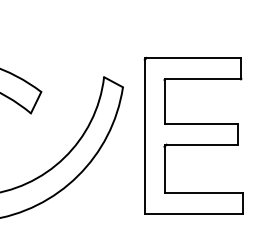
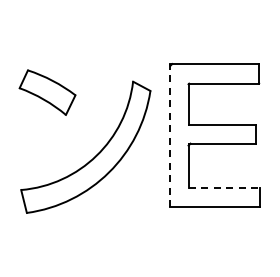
line: (144, 135) -> (170, 135), solid -> dashed
line: (203, 192) -> (224, 187), solid -> dashed

